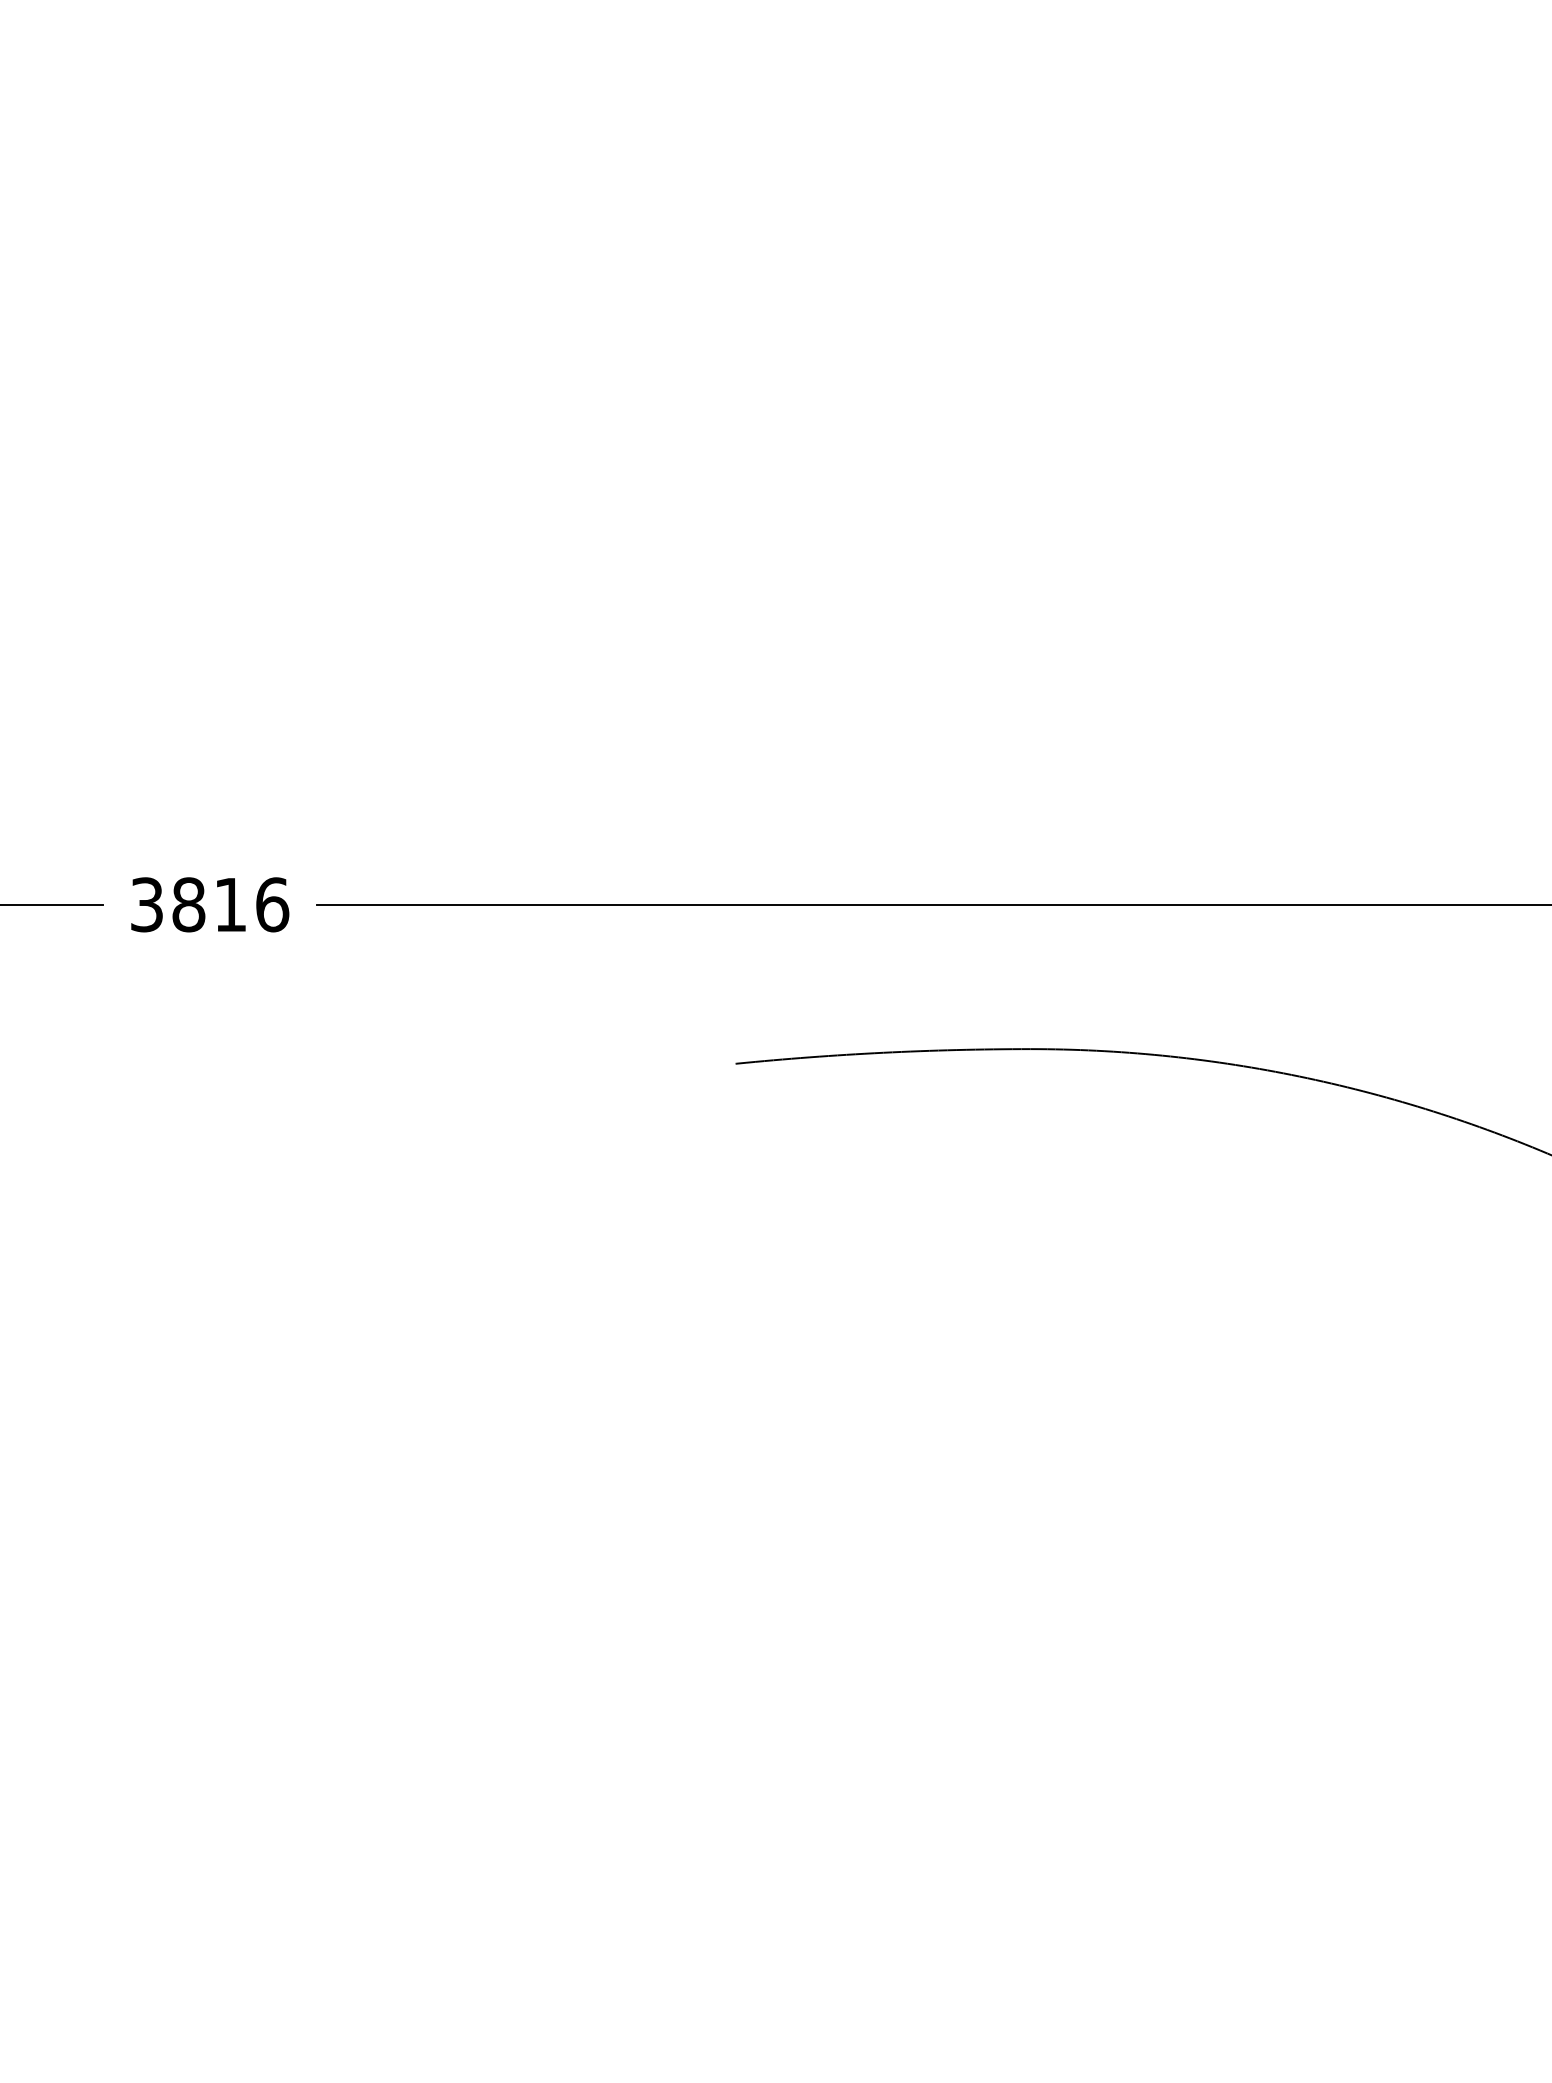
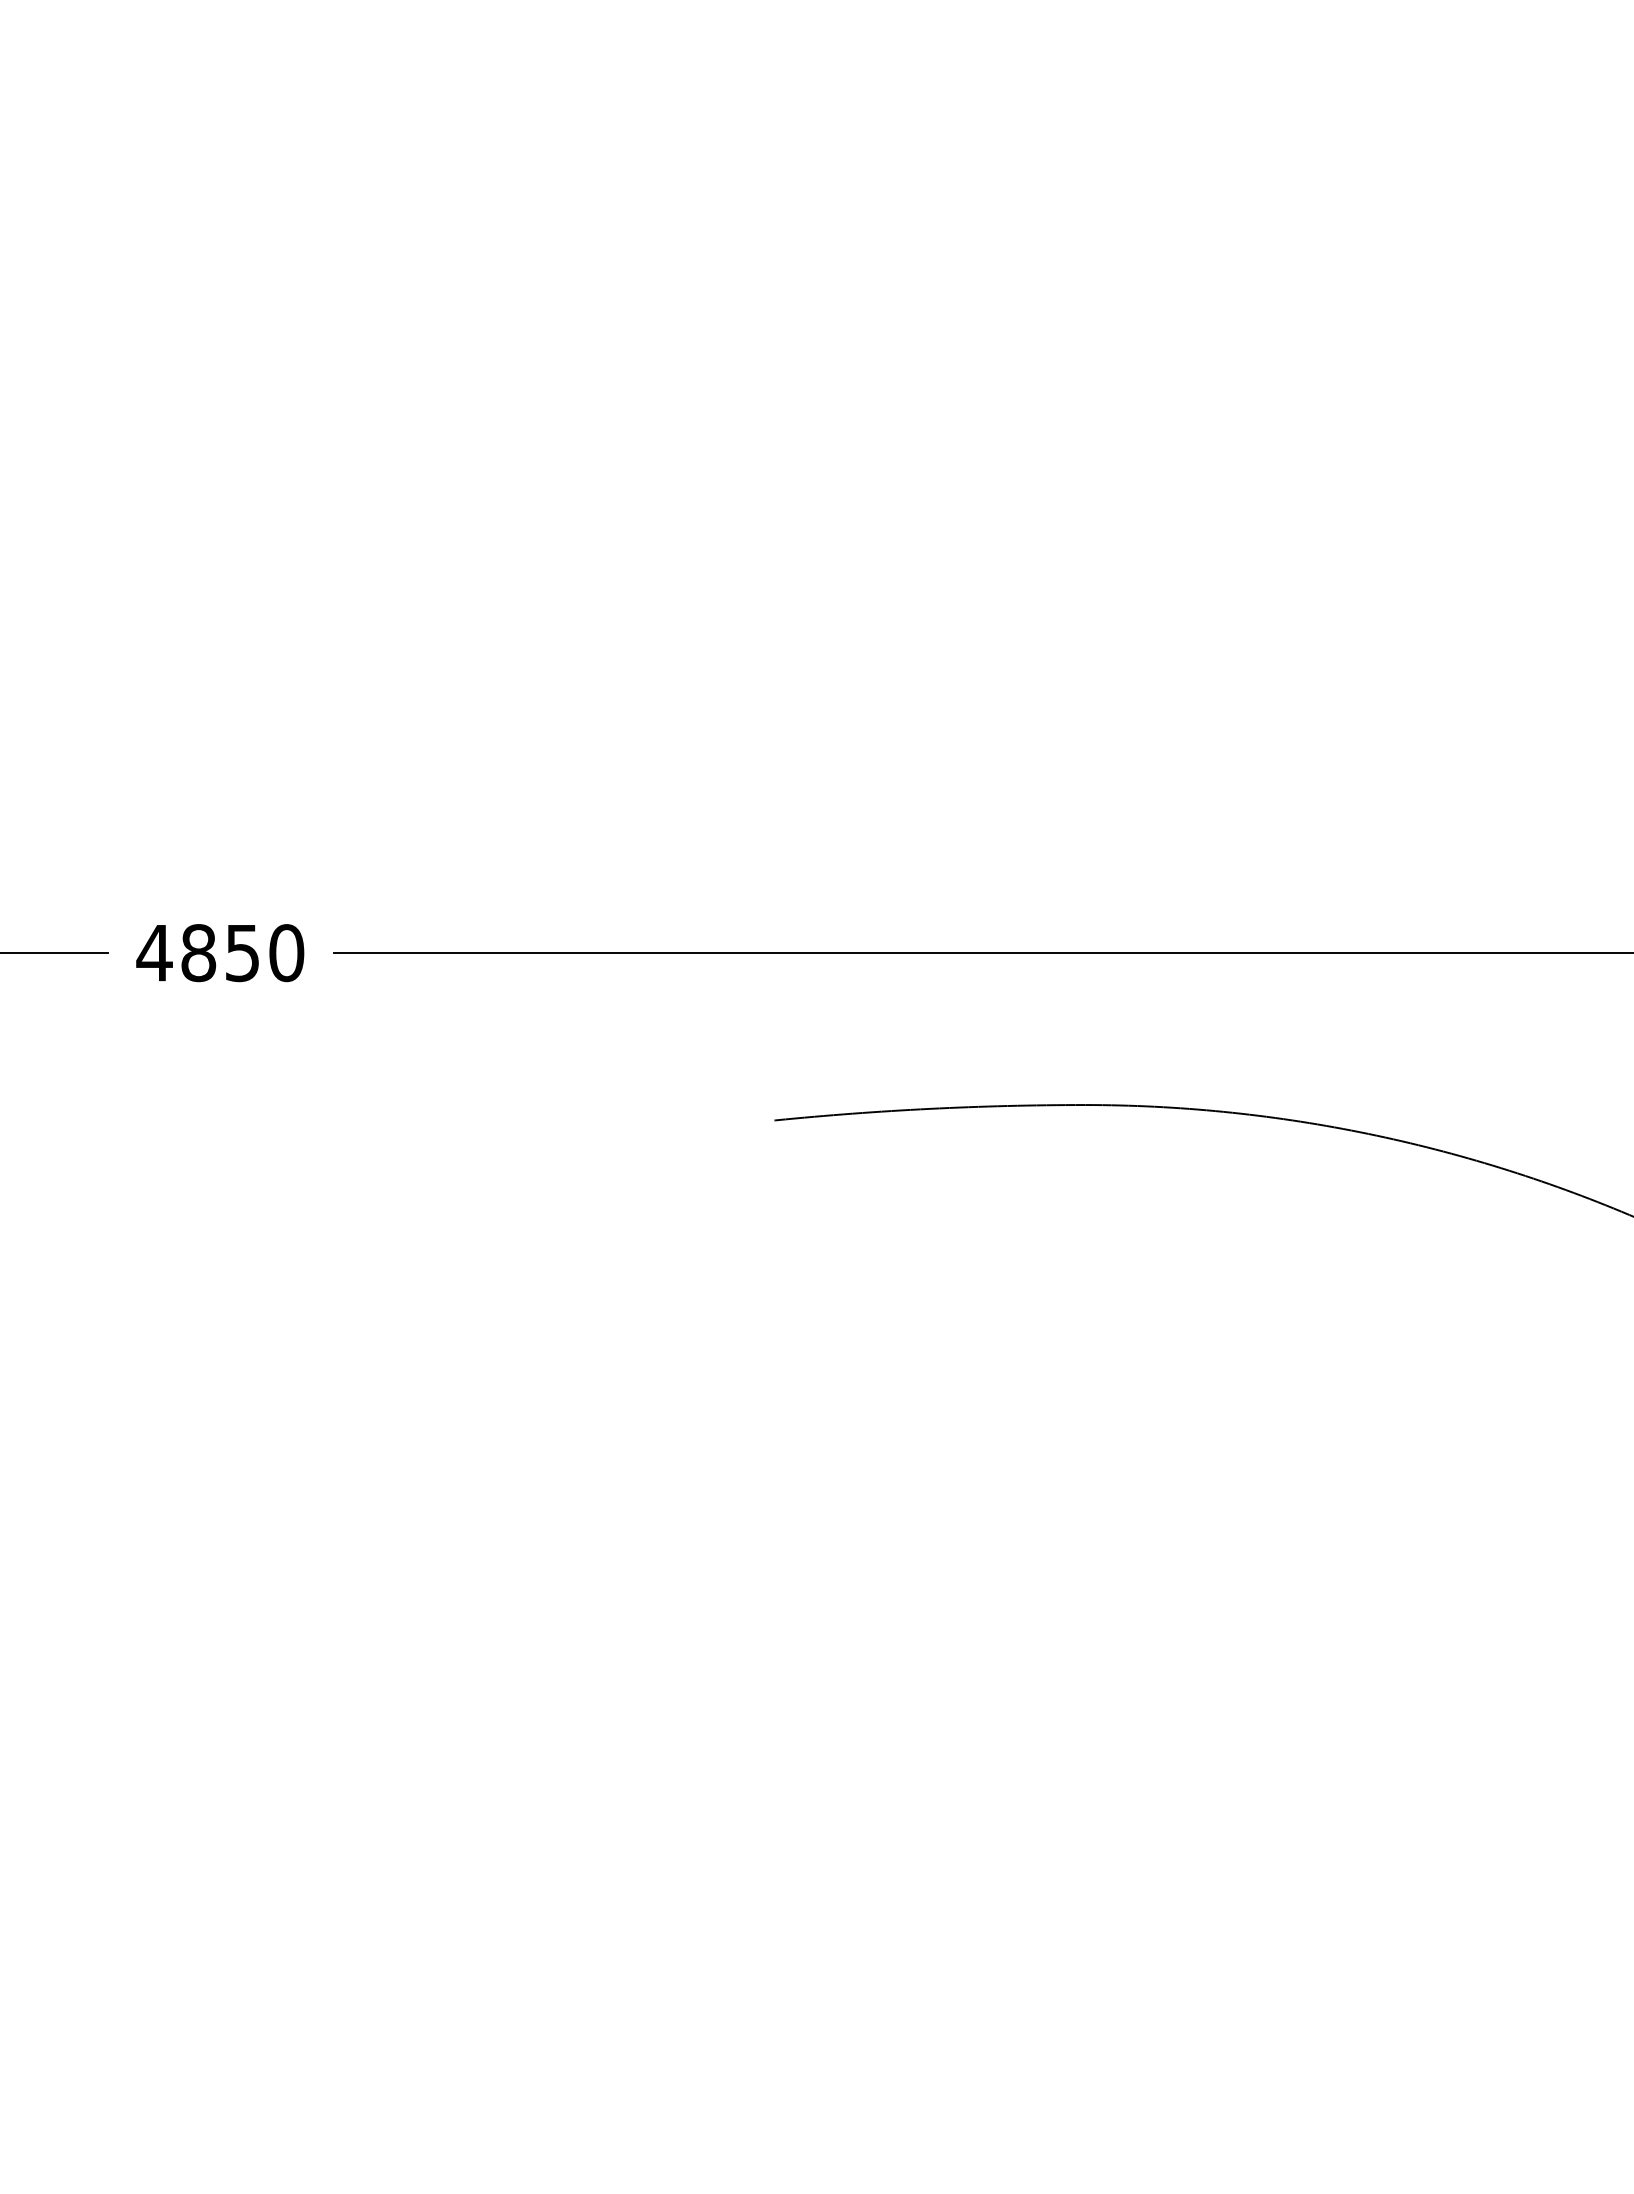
text: (209, 905) -> (220, 953), 3816 -> 4850

